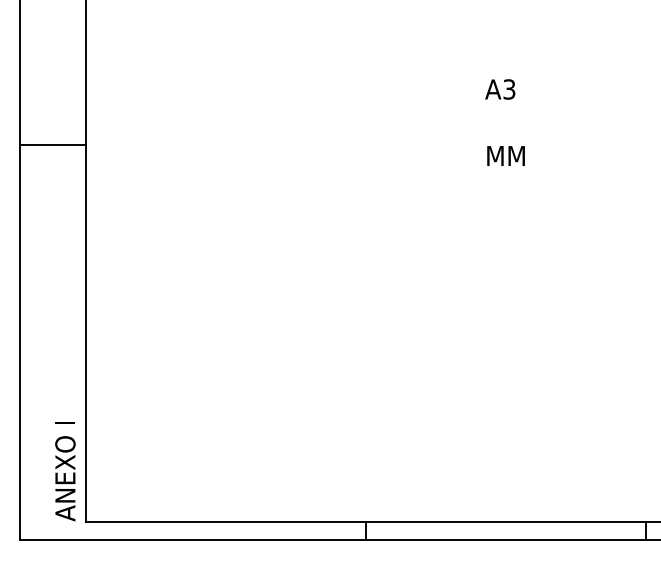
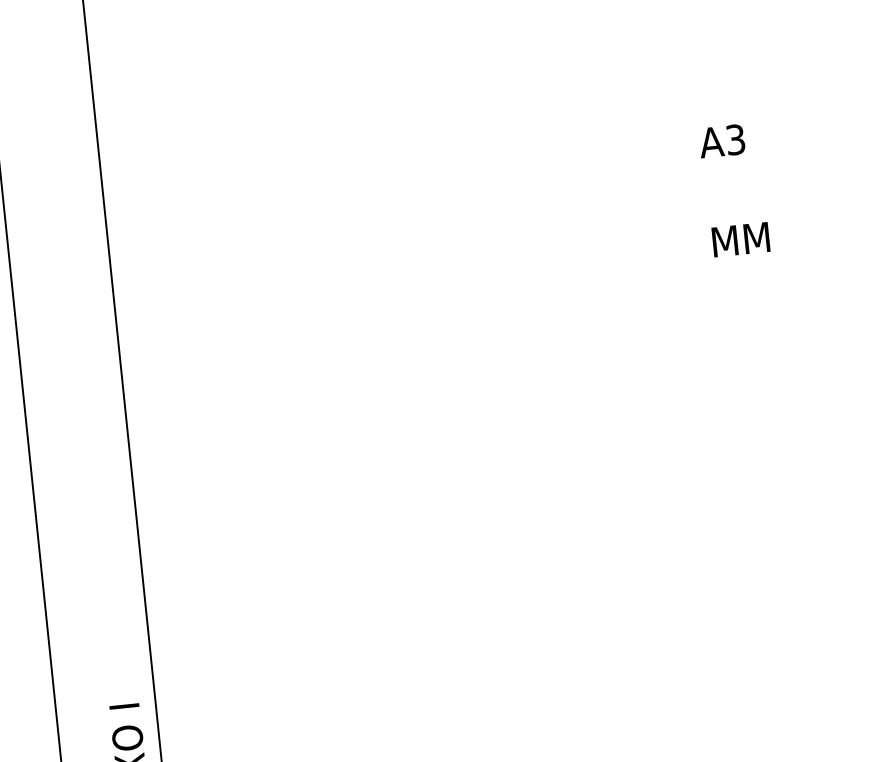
line: (52, 144) -> (62, 292), removed

